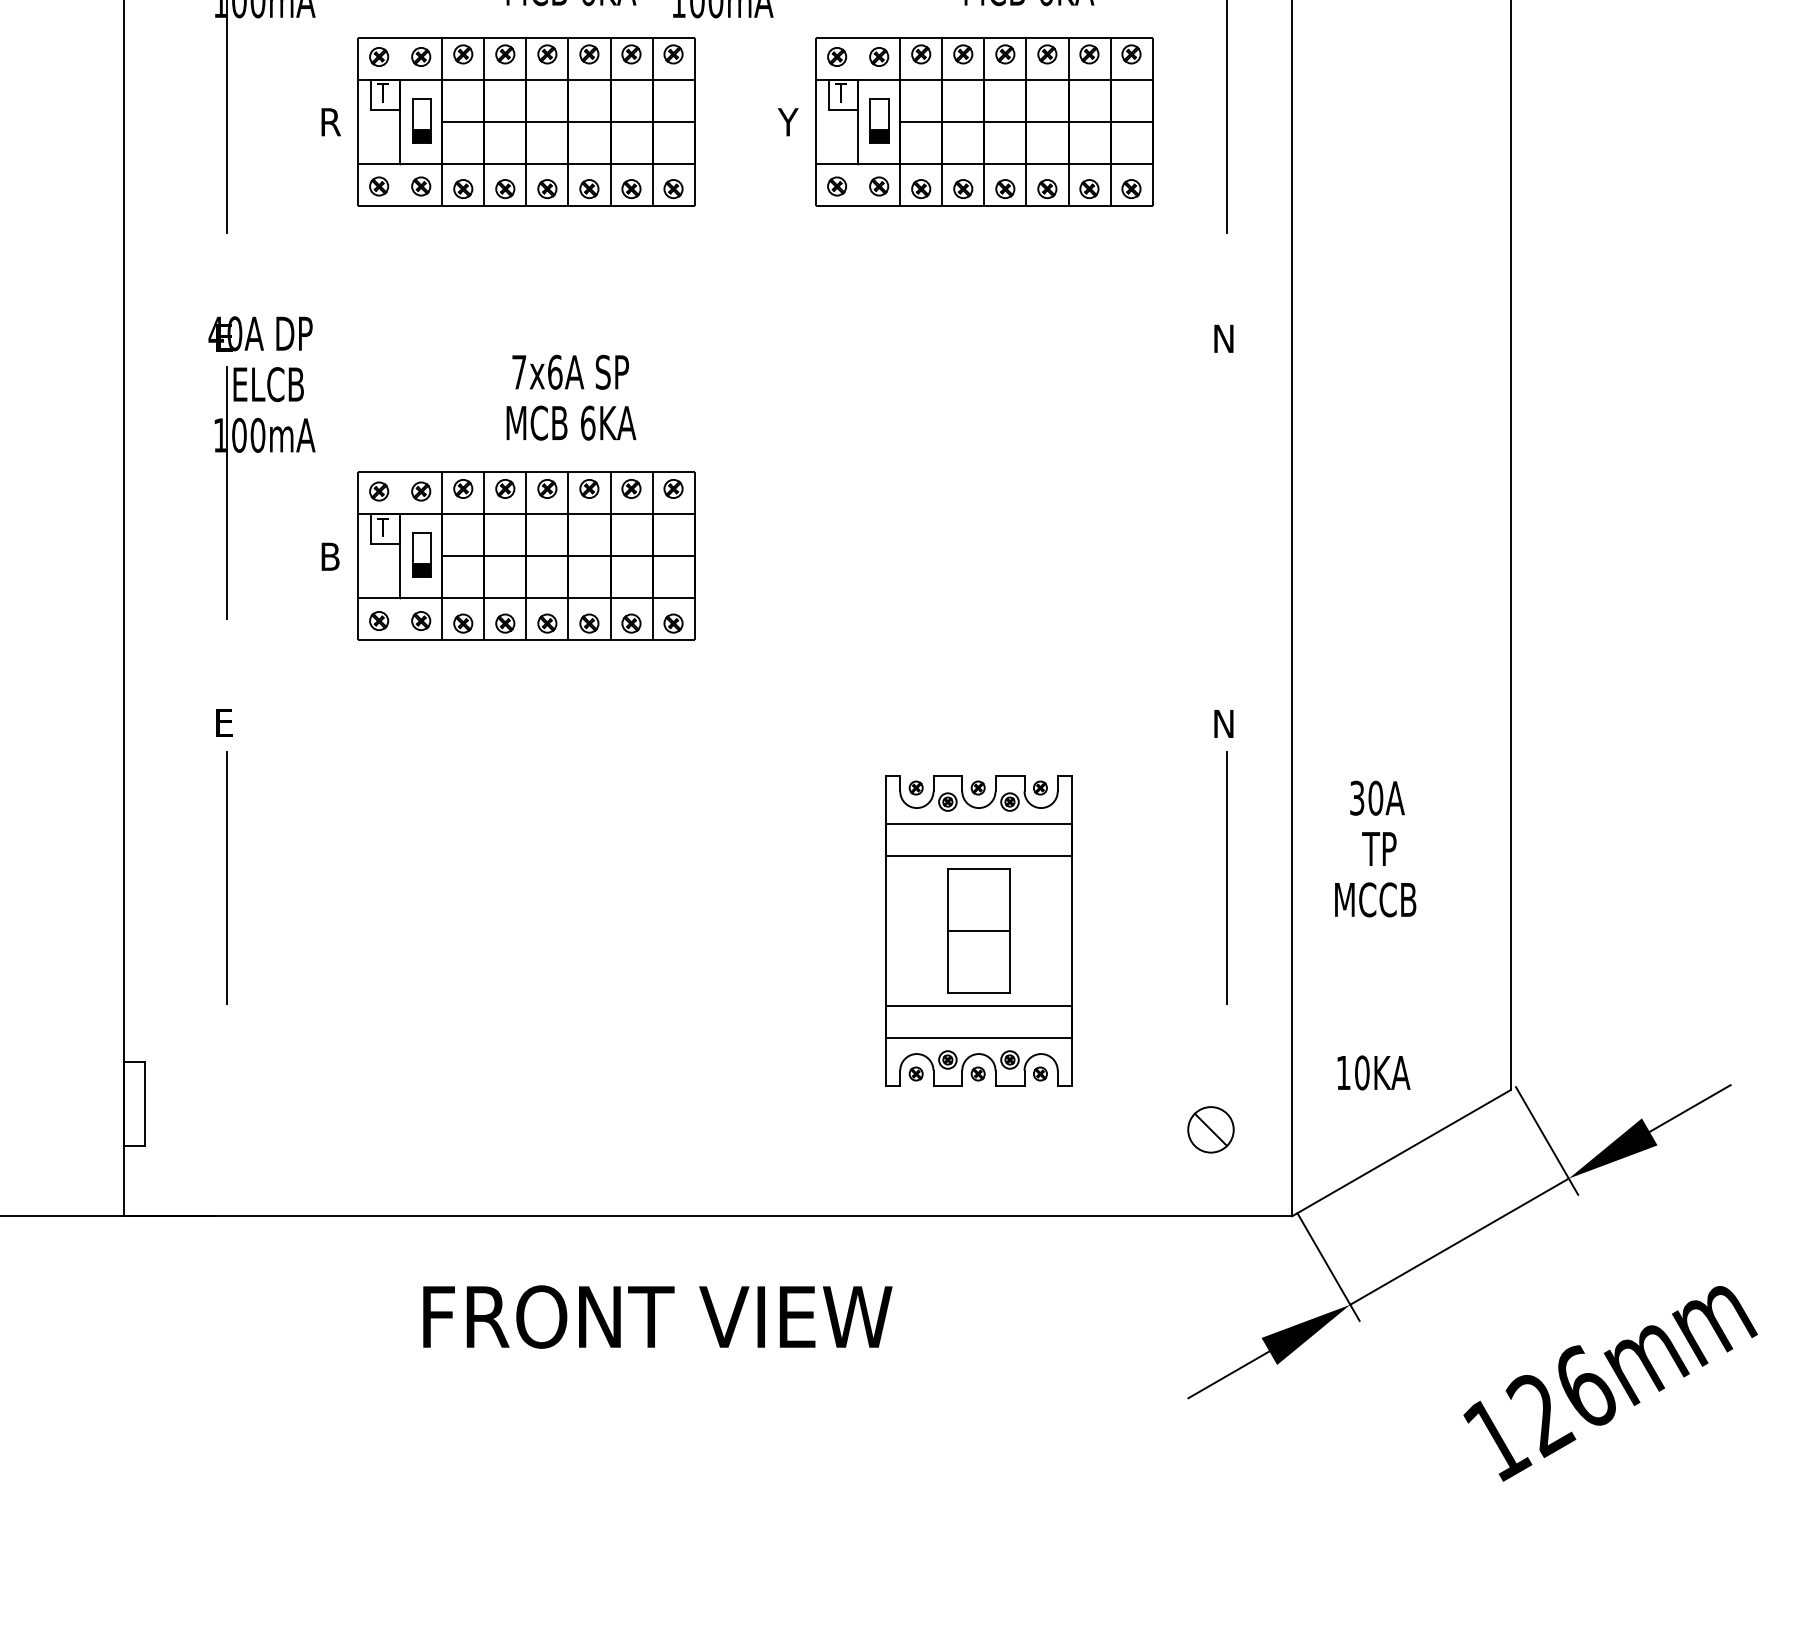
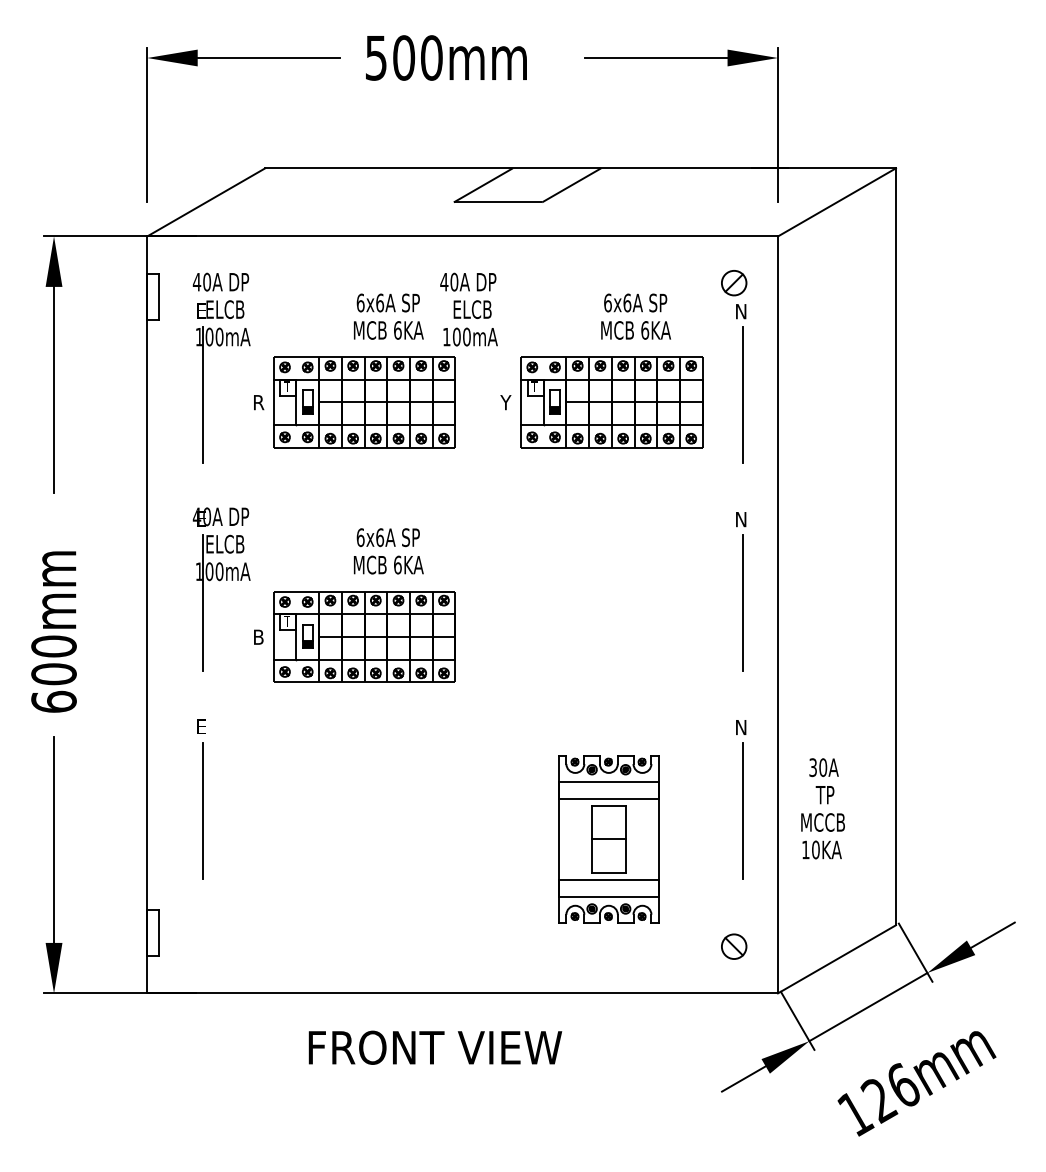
text: (518, 372) -> (360, 537), 7x6A -> 6x6A
line: (1228, 492) -> (743, 602), added
text: (1372, 1072) -> (821, 849), moved
text: (1609, 1383) -> (916, 1083), moved

